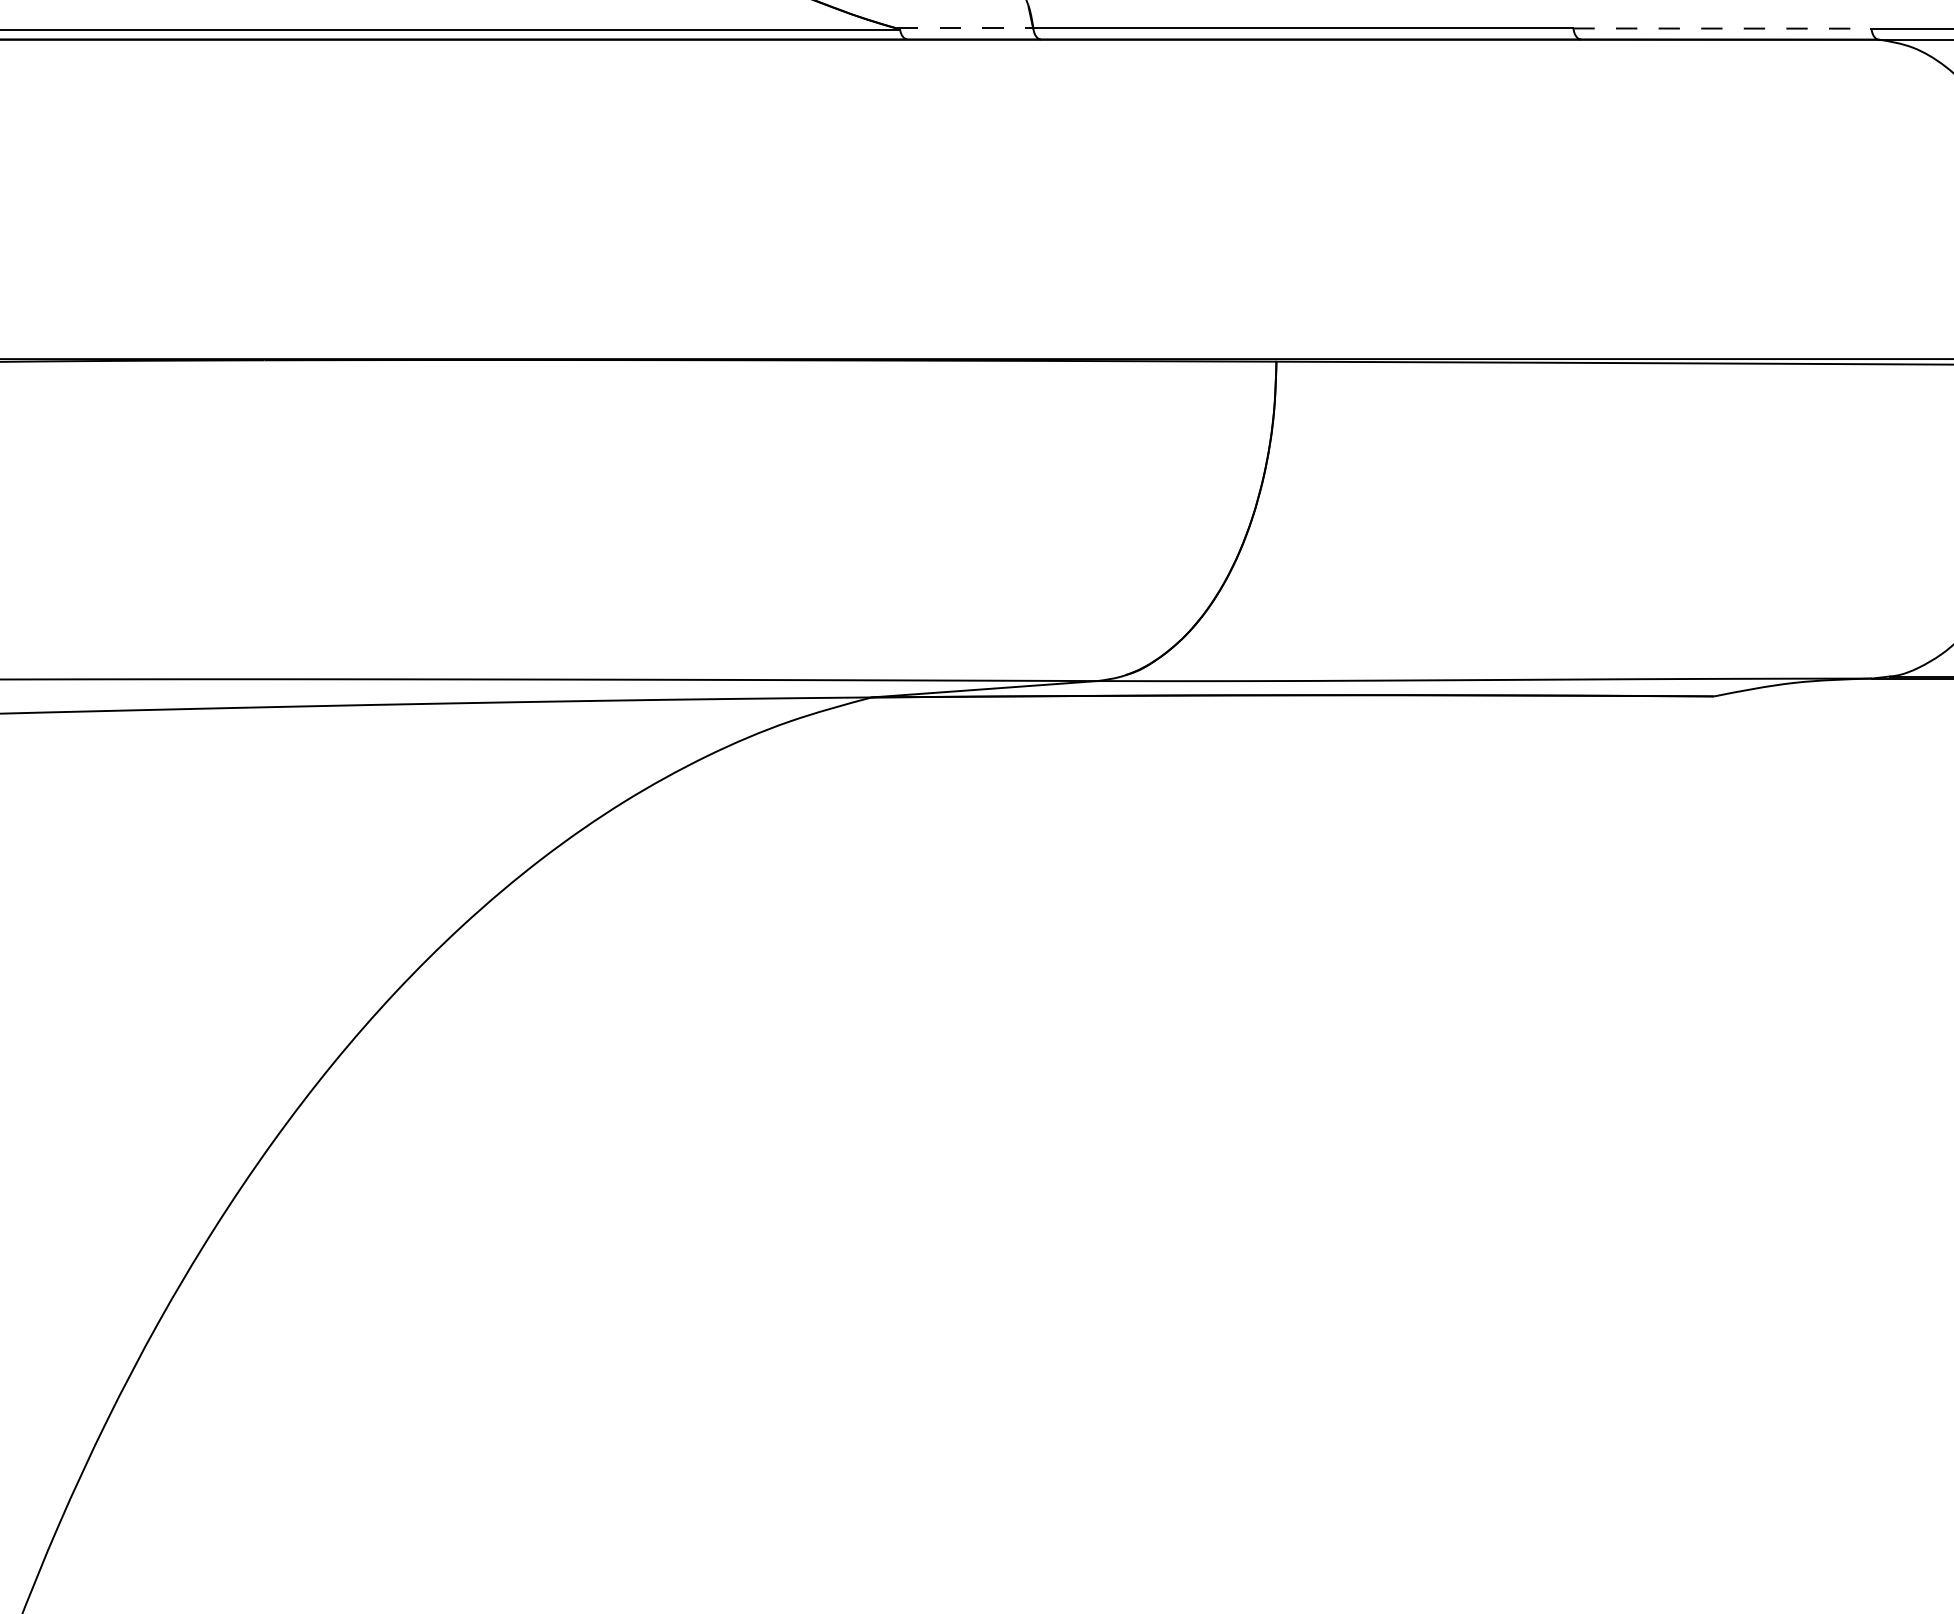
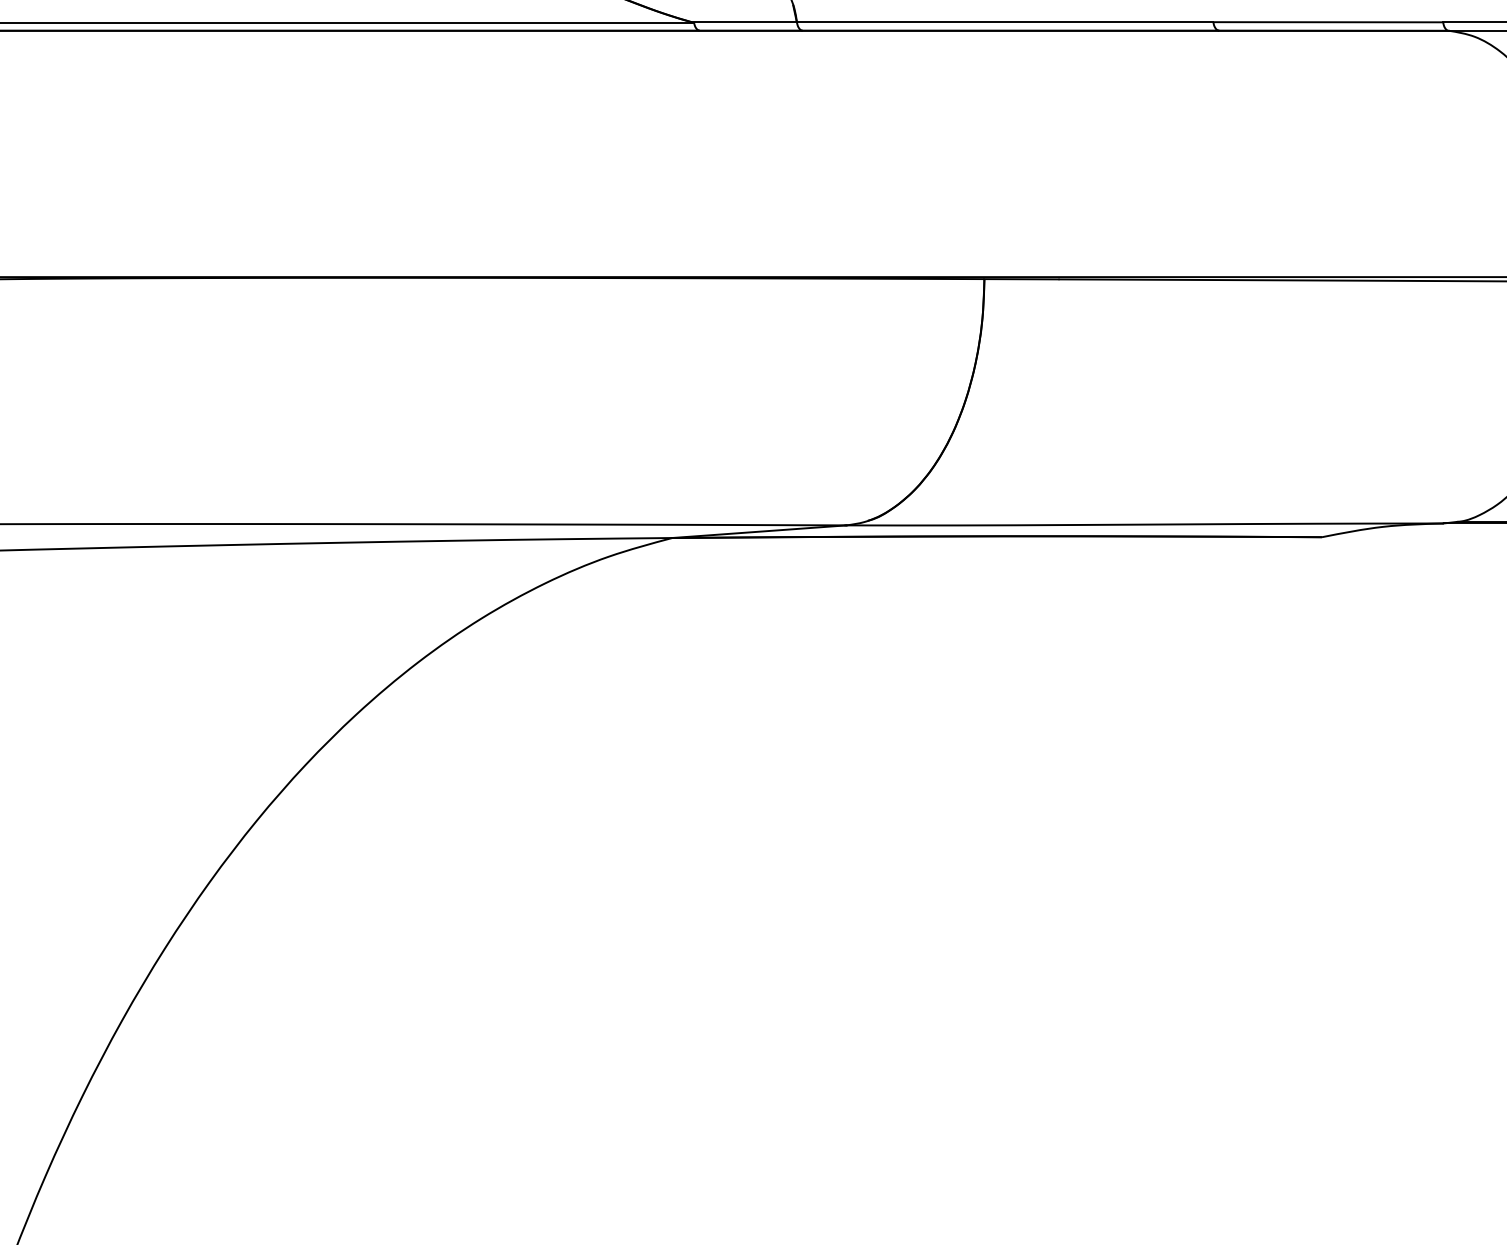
line: (965, 28) -> (744, 22), dashed -> solid
line: (1723, 28) -> (1329, 22), dashed -> solid

